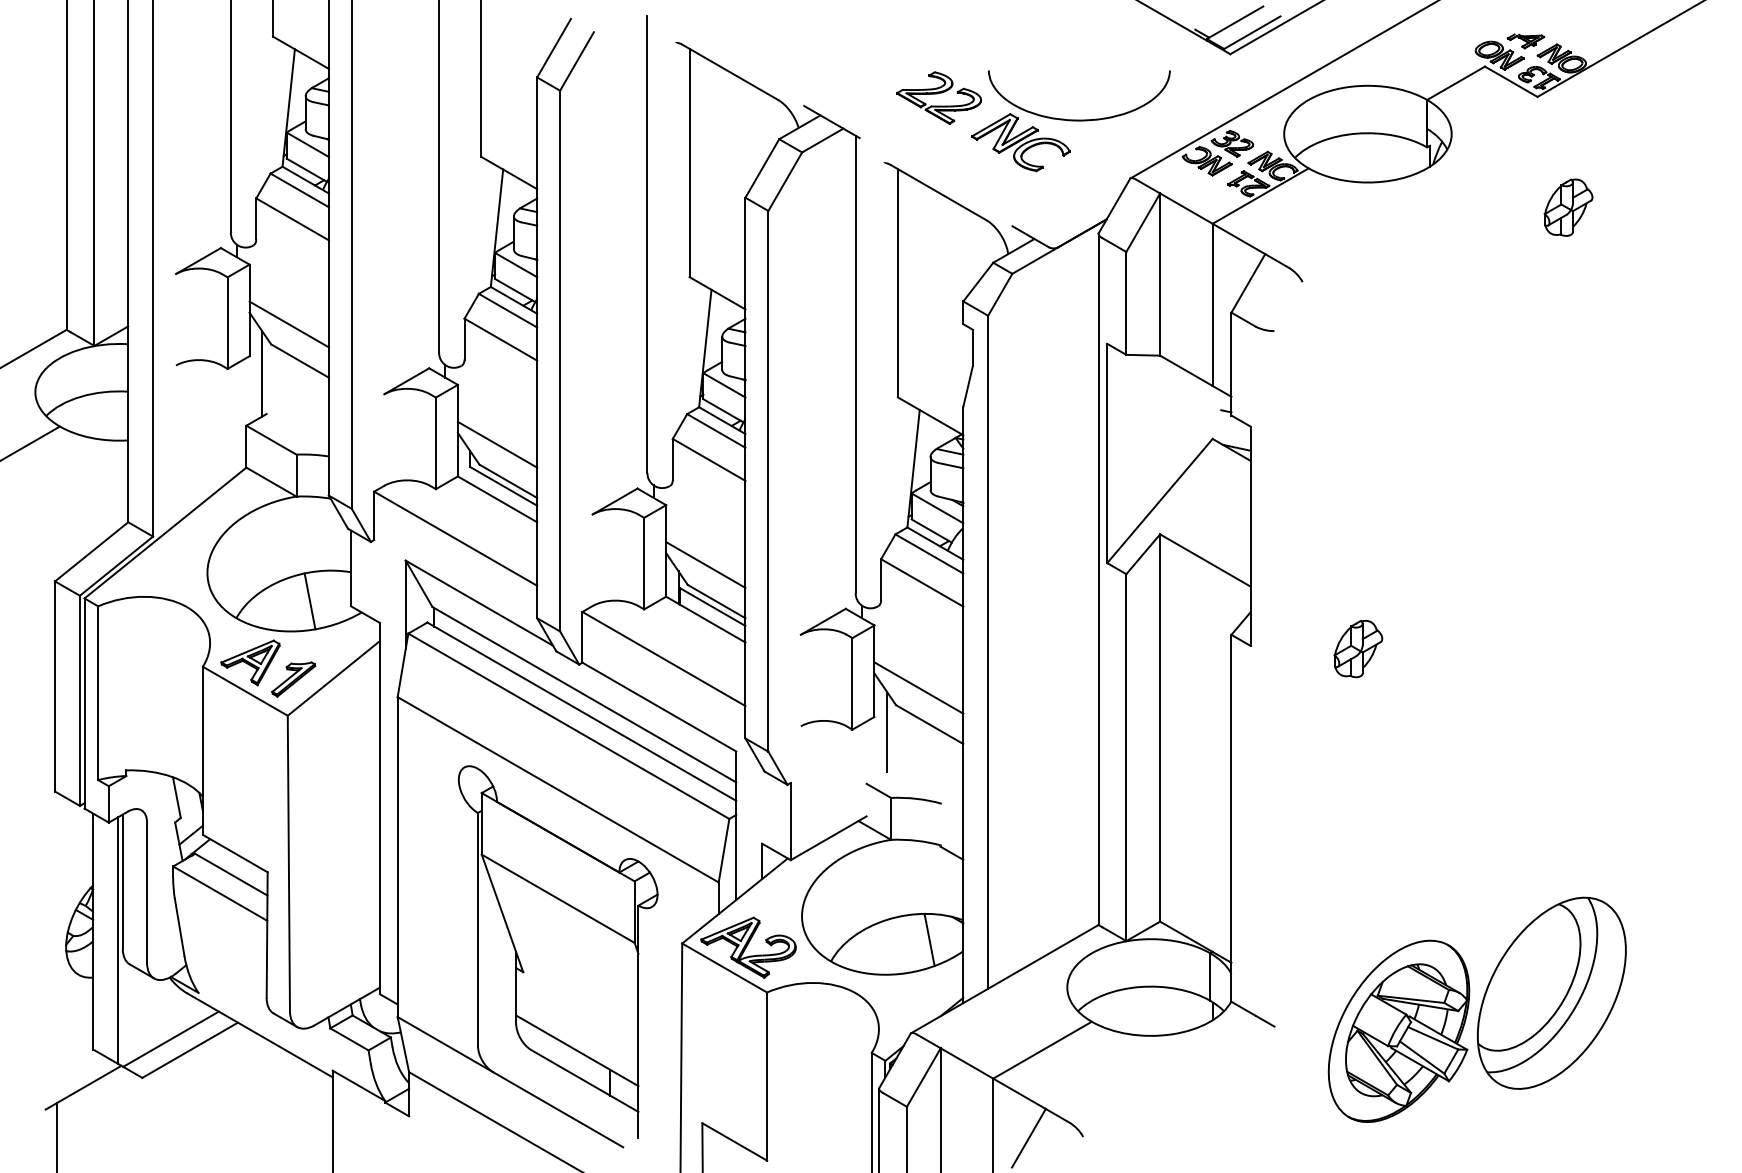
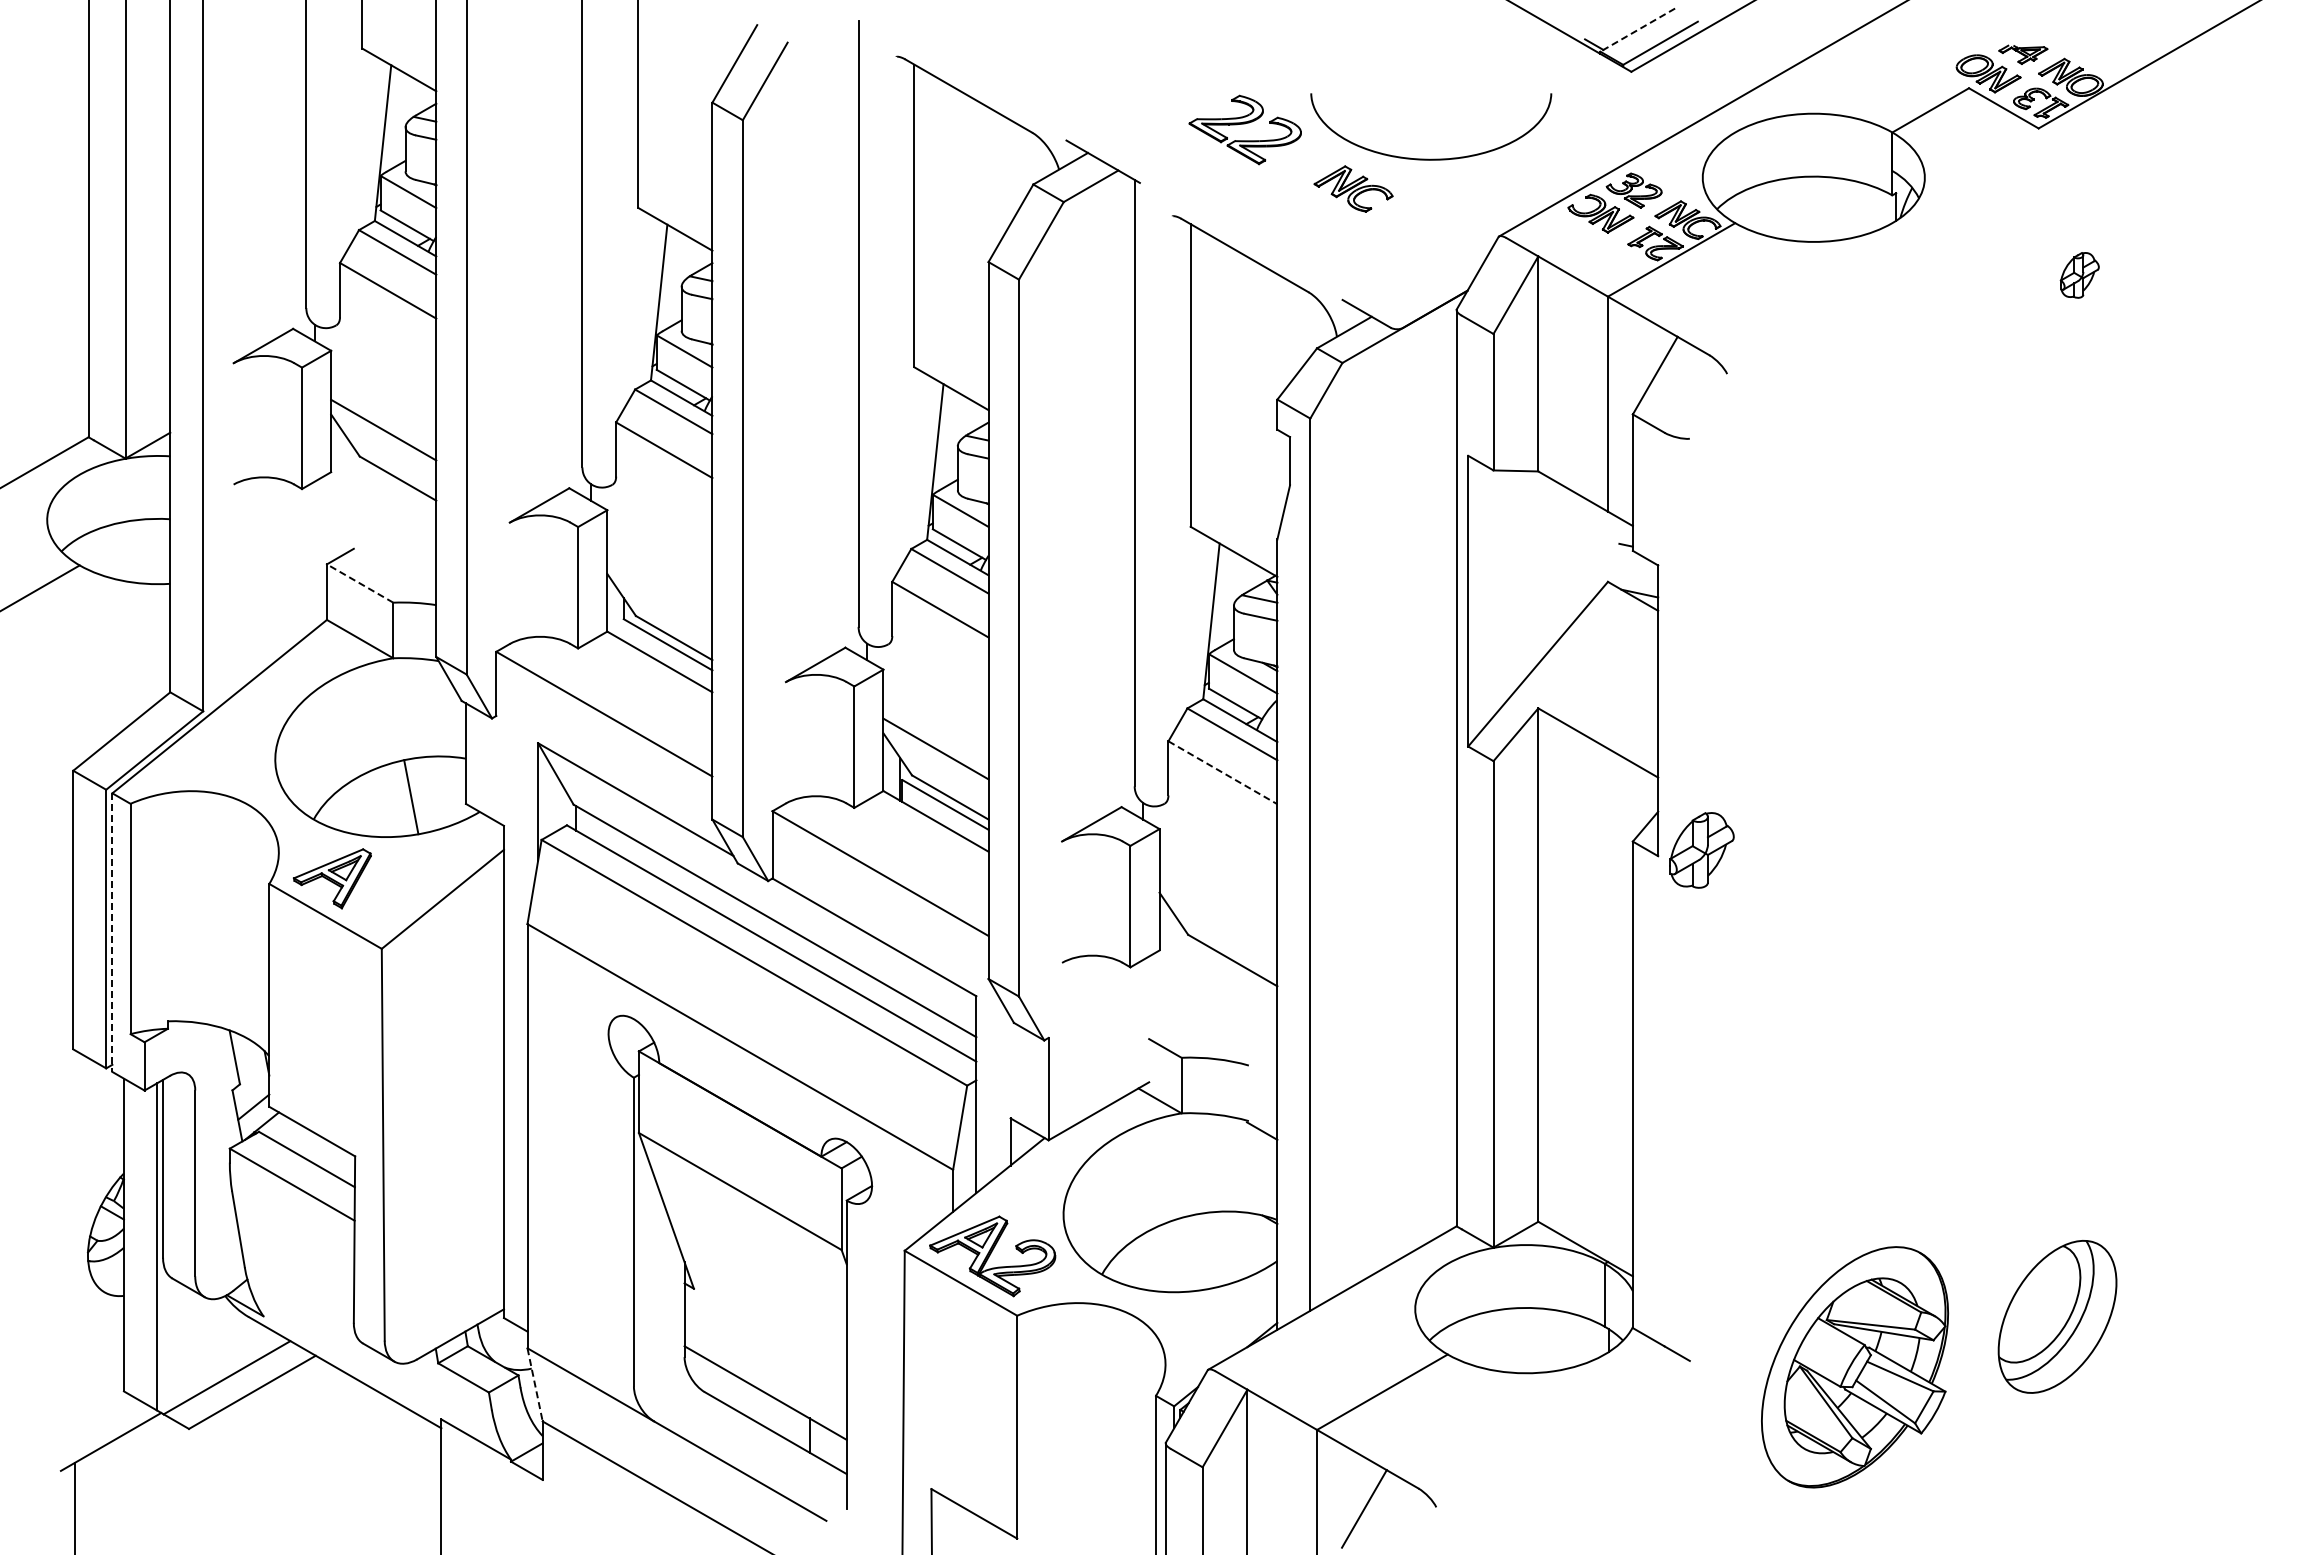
line: (1234, 23) -> (1637, 30), solid -> dashed
part: (1020, 142) -> (1353, 188), size x0.6
part: (1568, 207) -> (2079, 275), size x0.6
line: (261, 373) -> (347, 495), removed
line: (270, 440) -> (359, 583), solid -> dashed
line: (497, 444) -> (659, 589), removed
line: (921, 582) -> (1222, 772), solid -> dashed
part: (1357, 649) -> (1701, 850), moved
part: (293, 679) -> (389, 900), removed
line: (918, 688) -> (1218, 912), removed
line: (84, 704) -> (112, 933), solid -> dashed
line: (887, 731) -> (1176, 969), removed
line: (929, 939) -> (1232, 1245), removed
part: (1551, 993) -> (2057, 1316), size x0.6
line: (403, 1045) -> (535, 1385), solid -> dashed

